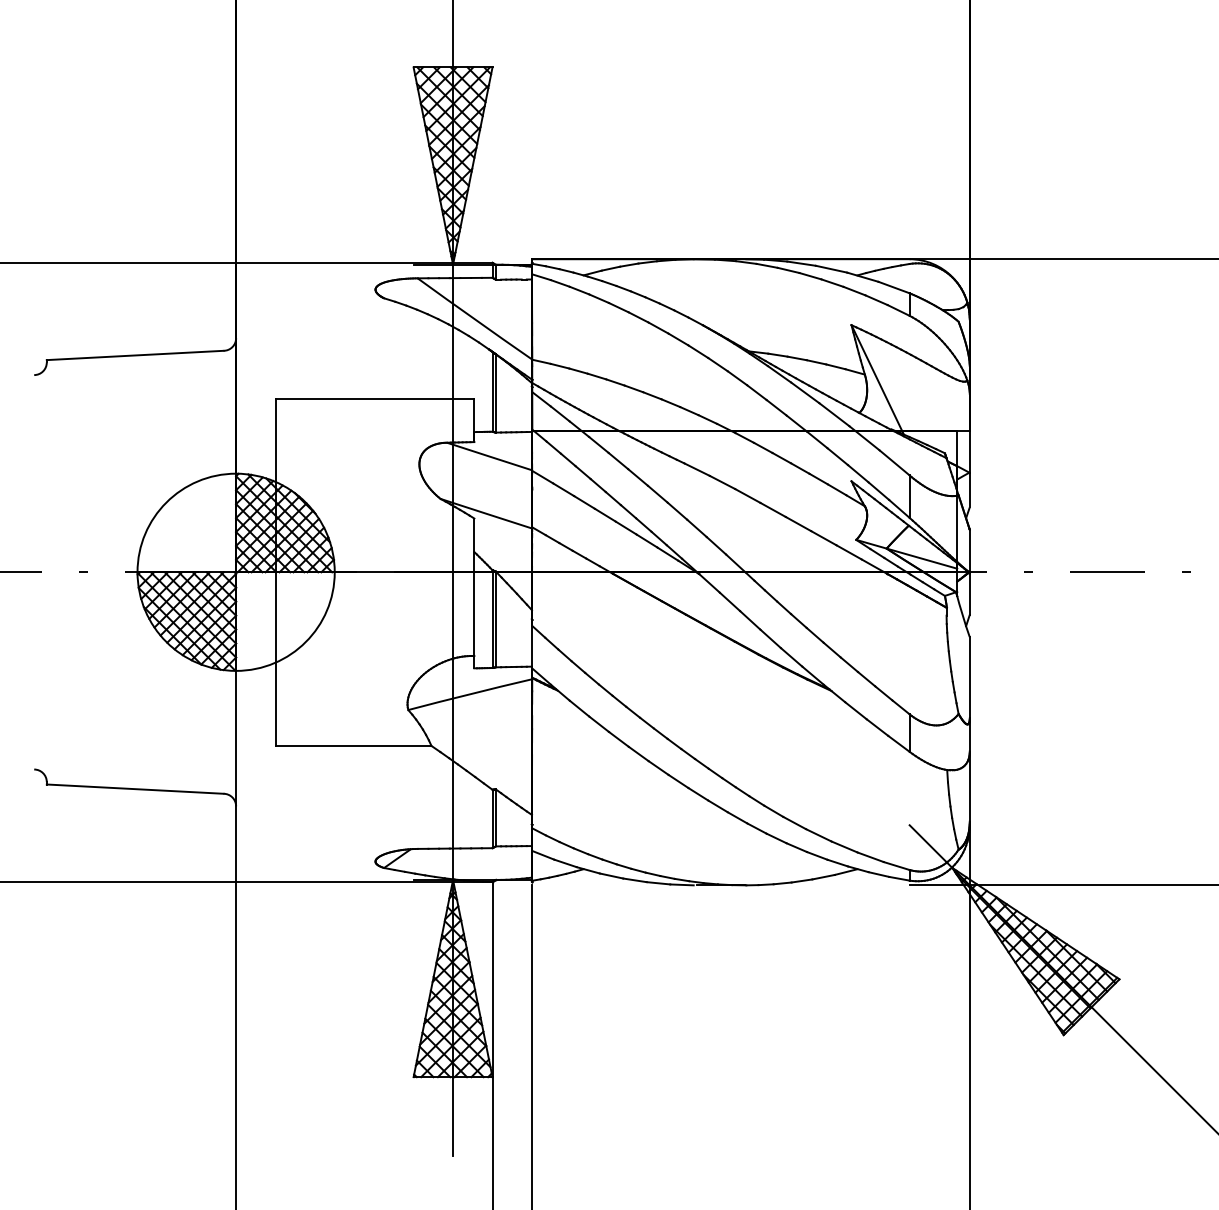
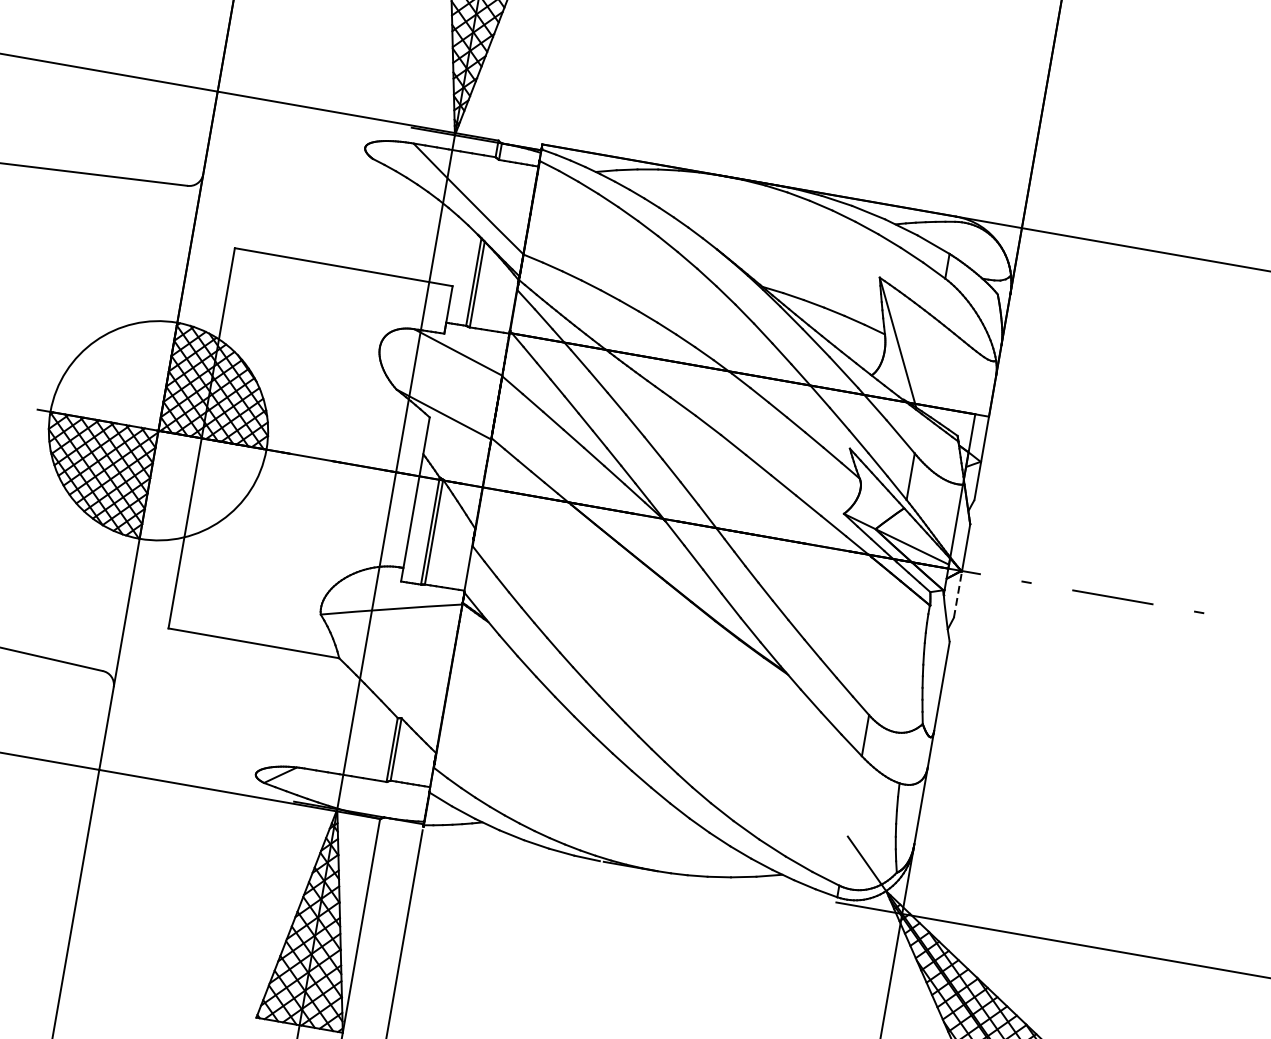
line: (969, 593) -> (957, 594), solid -> dashed

